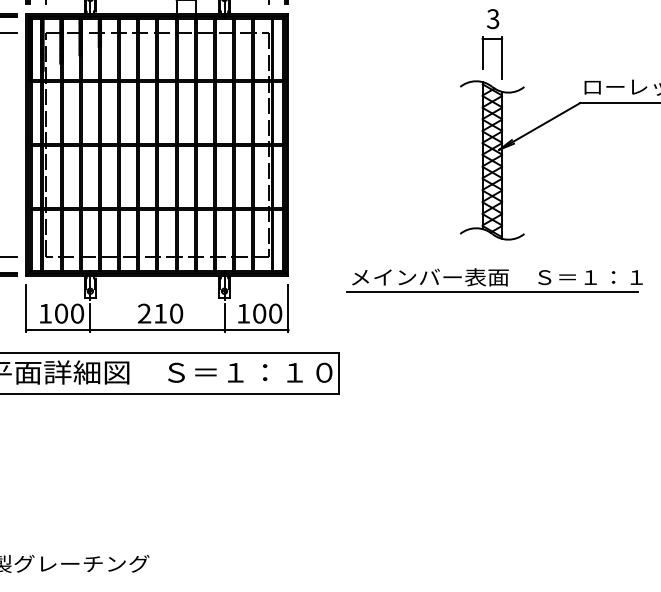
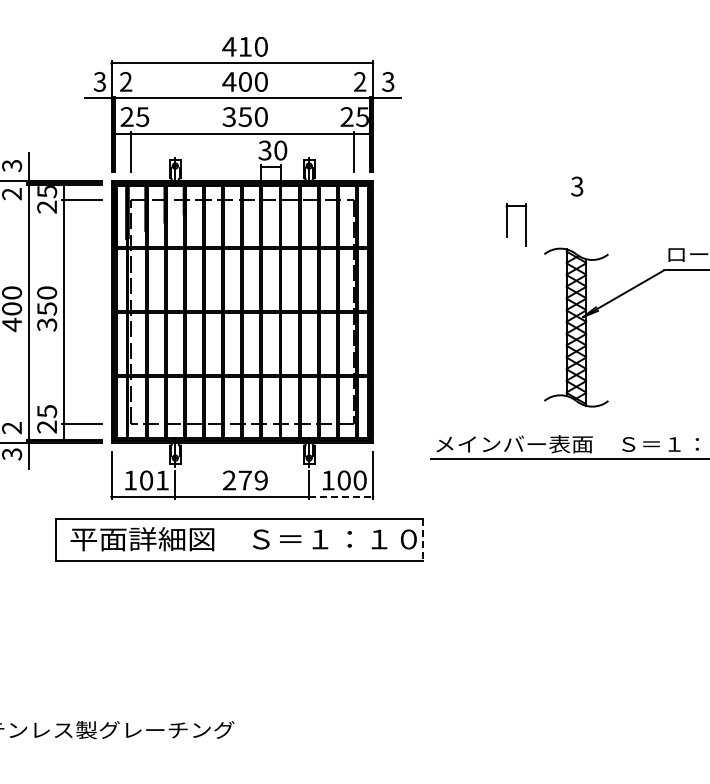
part: (483, 57) -> (507, 224), moved
text: (77, 313) -> (162, 480), 100 -> 101
text: (167, 313) -> (252, 480), 210 -> 279
line: (256, 330) -> (341, 497), solid -> dashed
line: (338, 373) -> (422, 540), solid -> dashed

